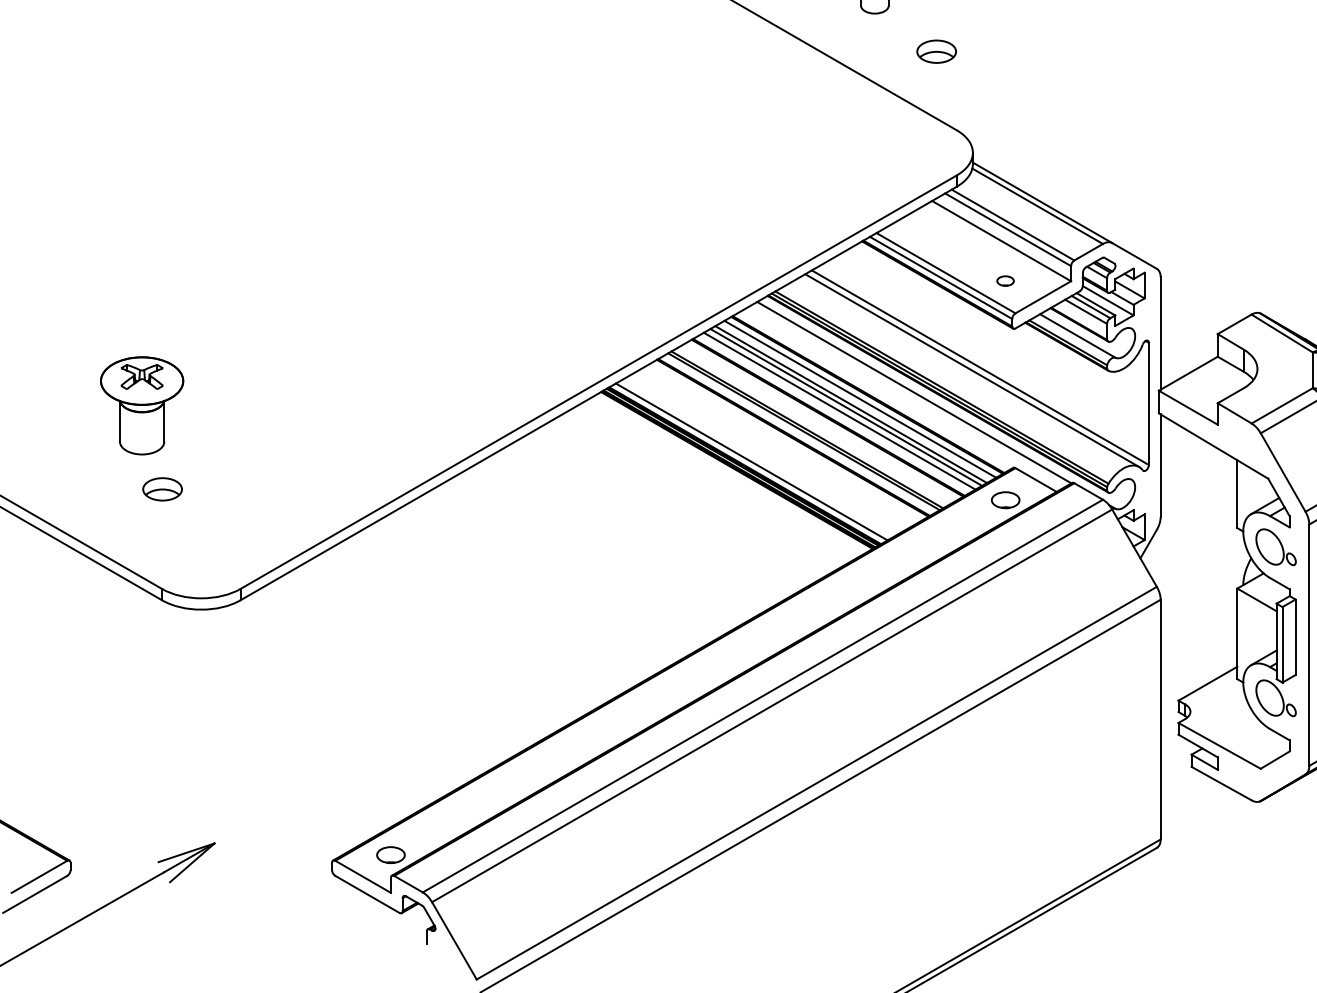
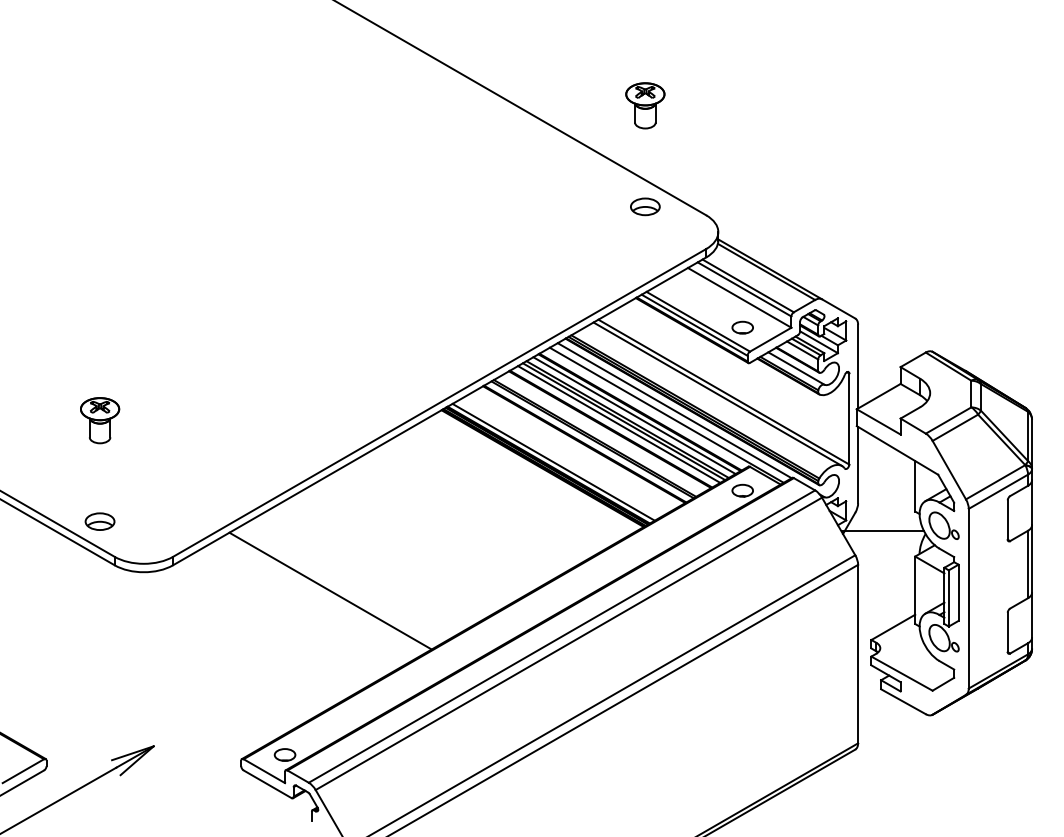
part: (936, 51) -> (645, 206), moved
part: (1005, 280) -> (742, 327), size x1.67
line: (903, 397) -> (666, 414), added
part: (143, 405) -> (100, 420), size x0.62
part: (161, 489) -> (99, 521), moved
line: (1193, 554) -> (882, 531), added
line: (451, 634) -> (330, 590), added

